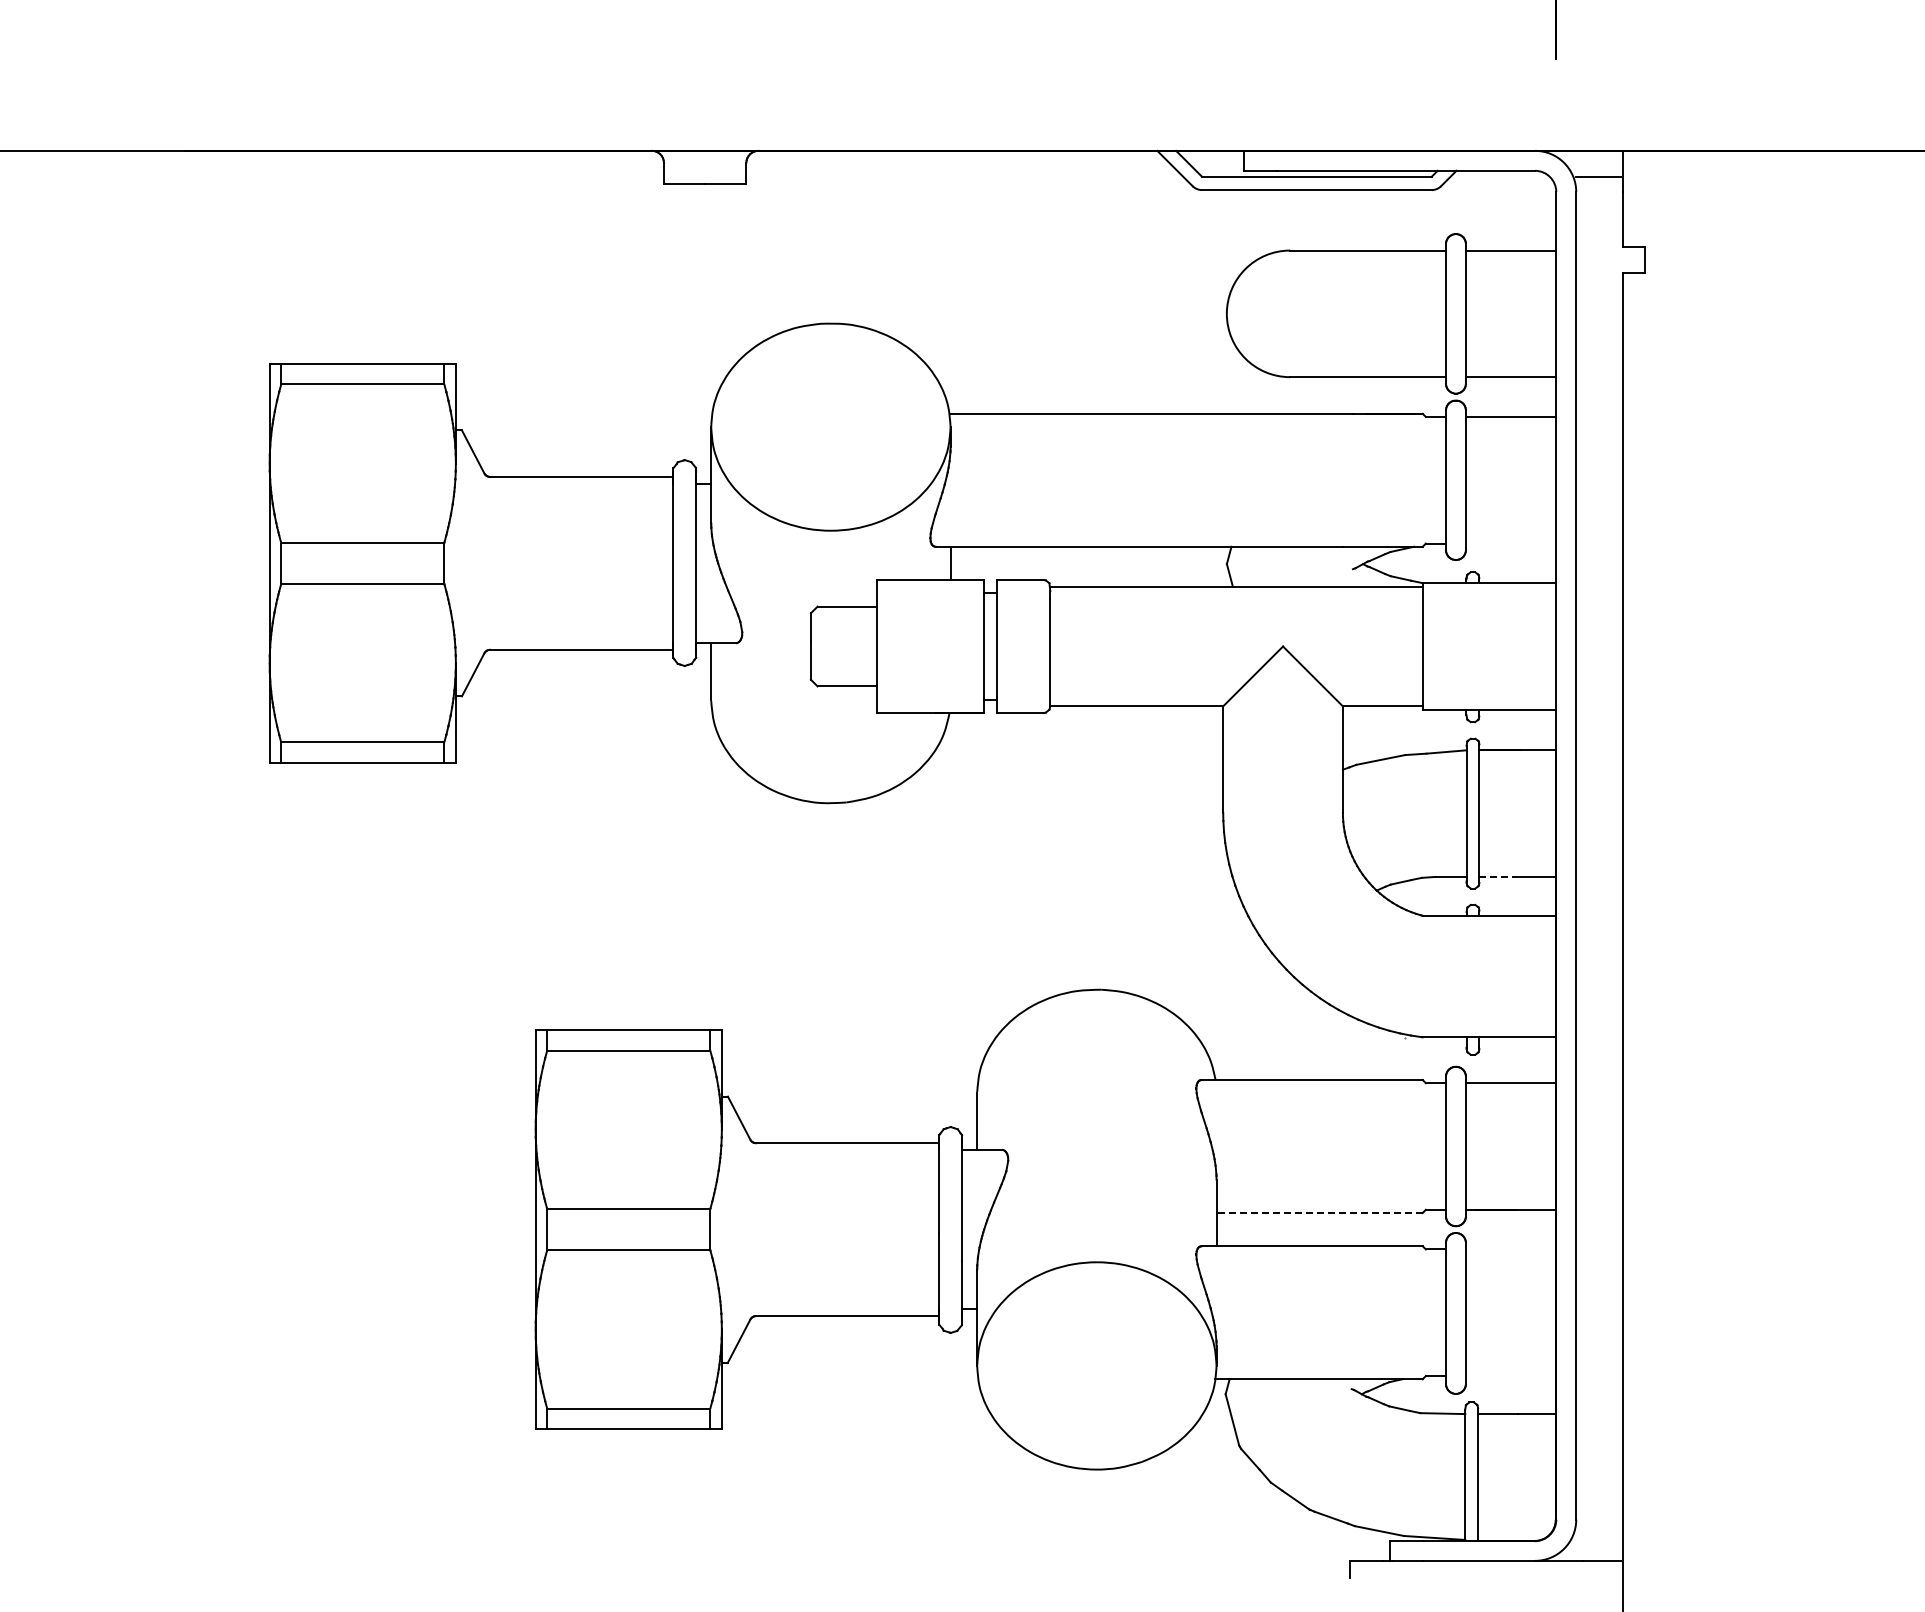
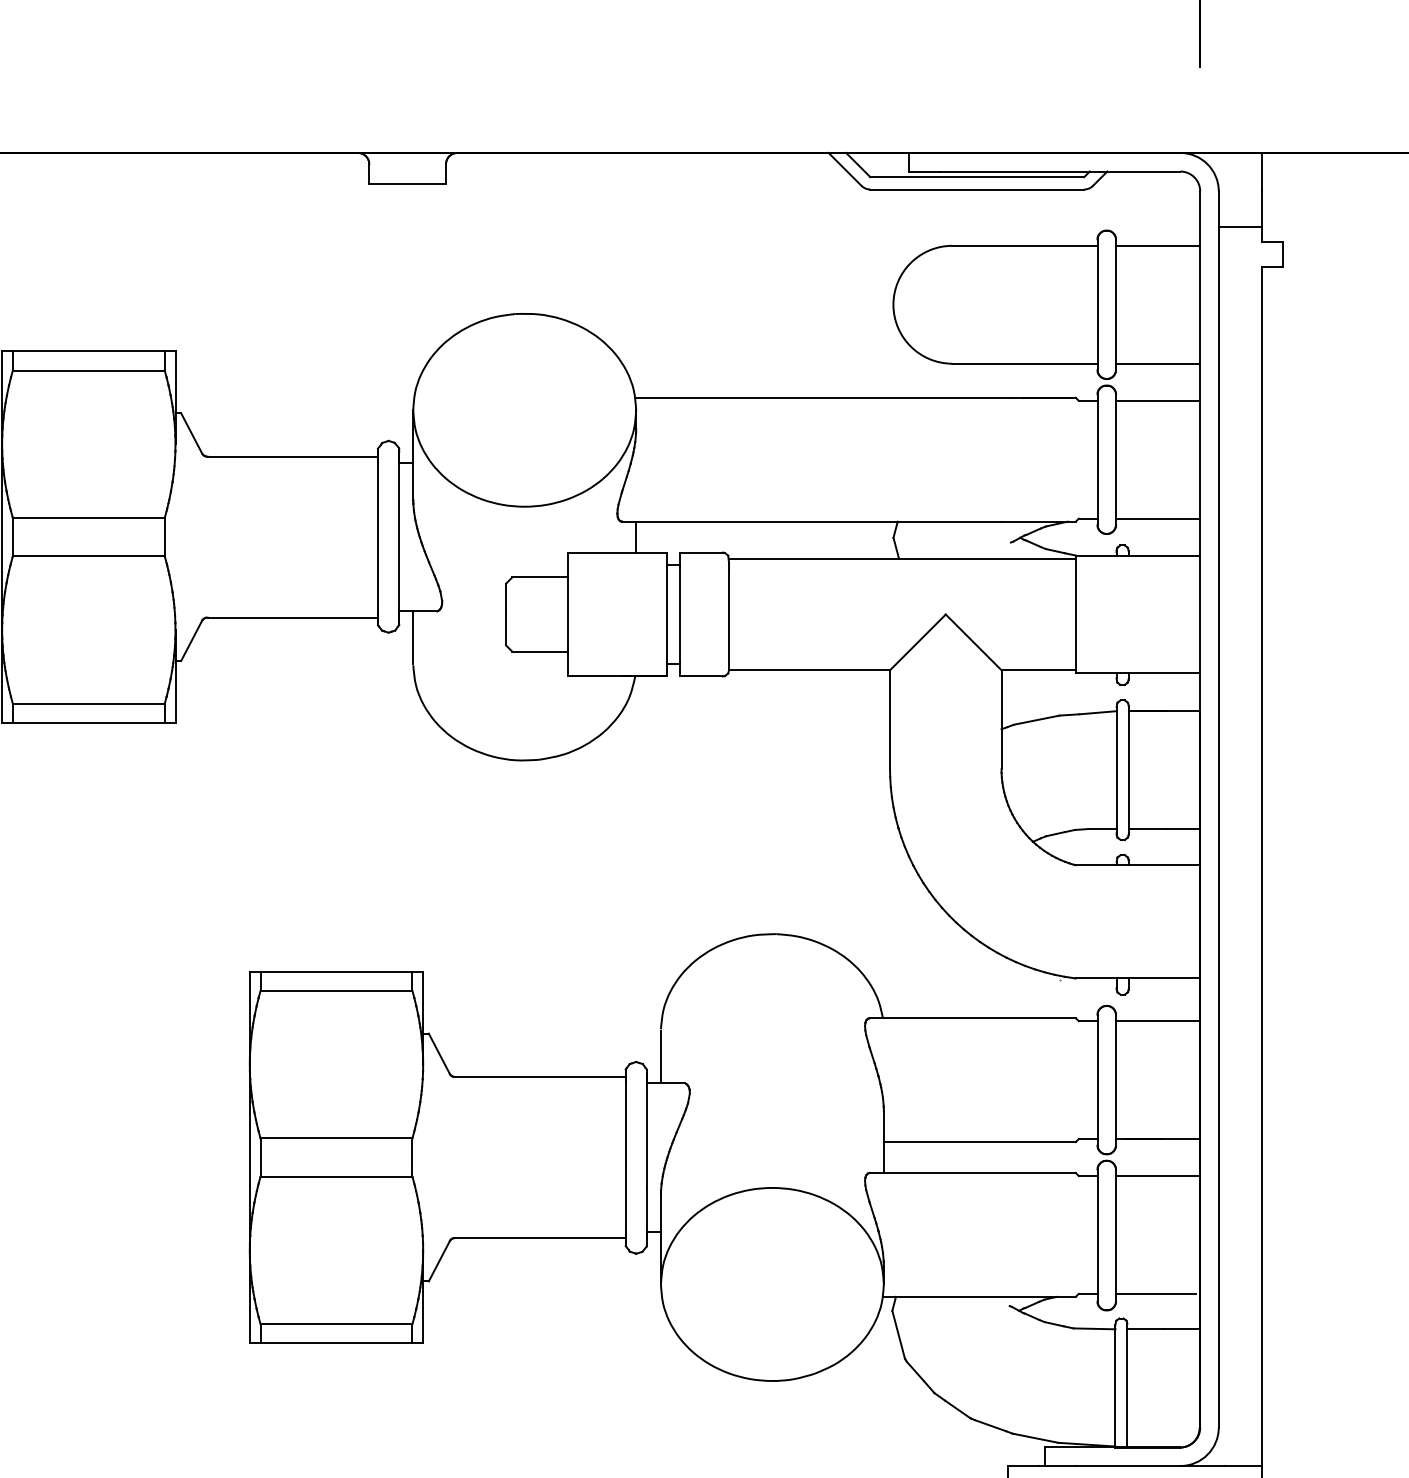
line: (1599, 176) -> (1240, 227), moved
line: (1510, 543) -> (1157, 518), added
line: (1499, 876) -> (1147, 828), dashed -> solid
line: (1319, 1213) -> (979, 1142), dashed -> solid
line: (1510, 1249) -> (1157, 1176), added
line: (1508, 1376) -> (1155, 1294), added

